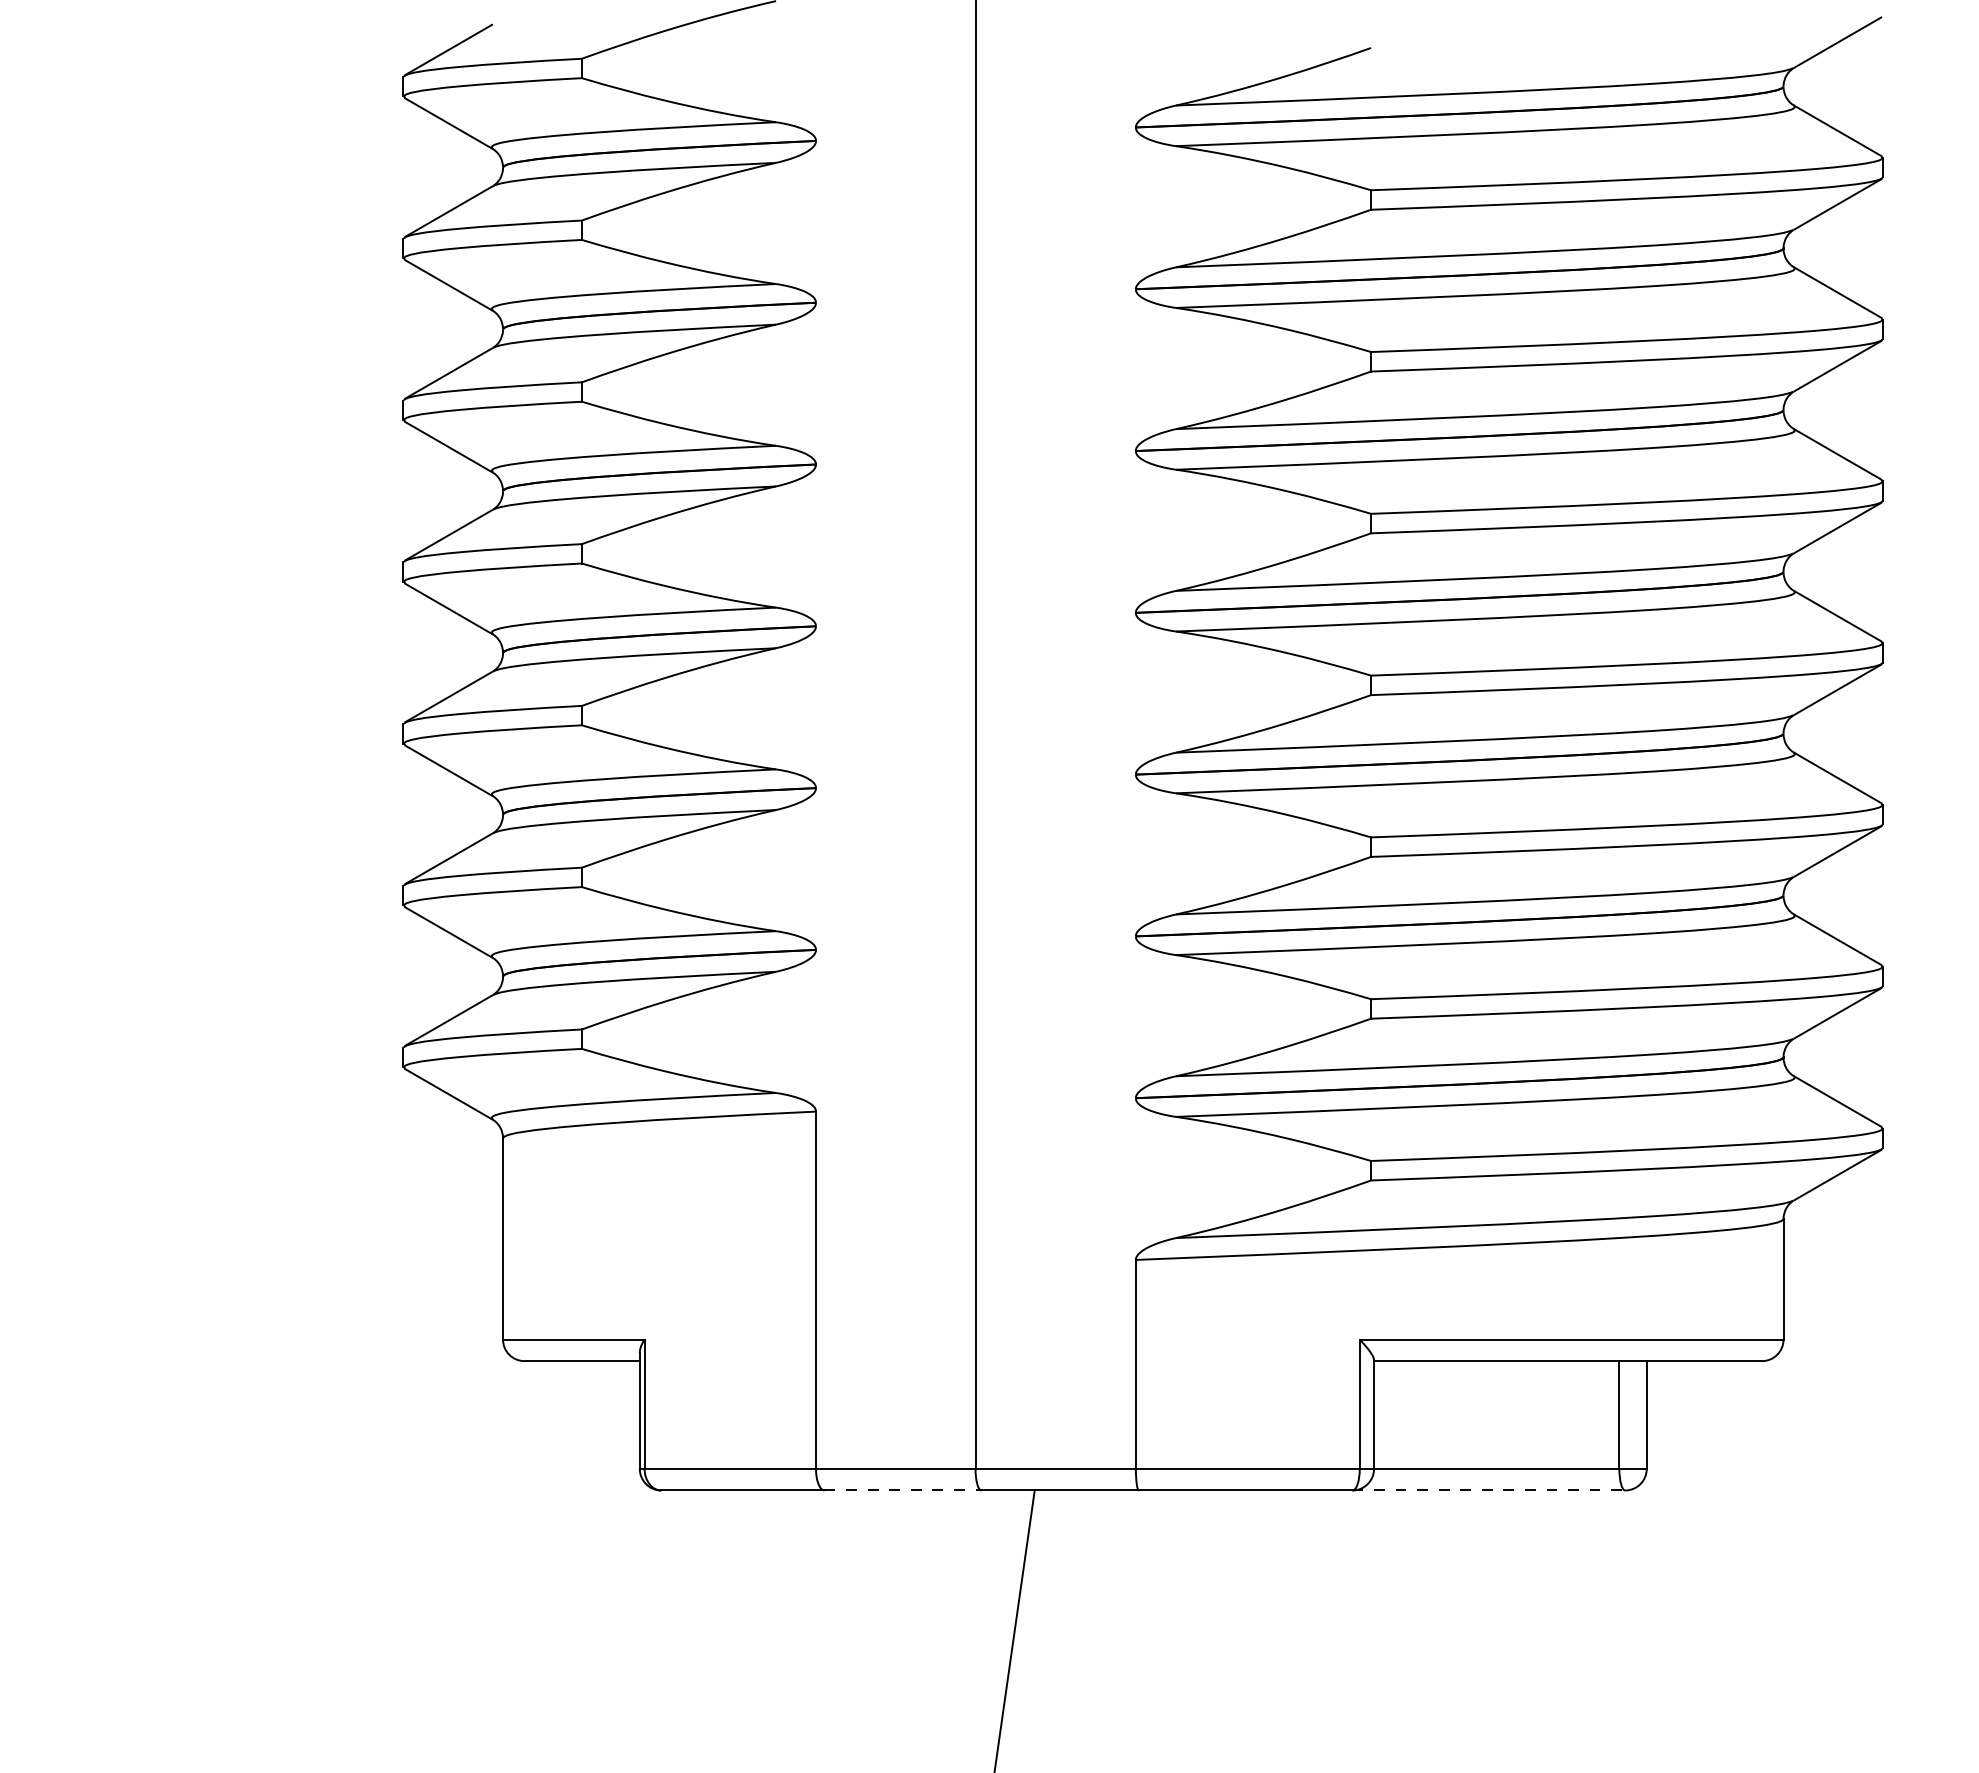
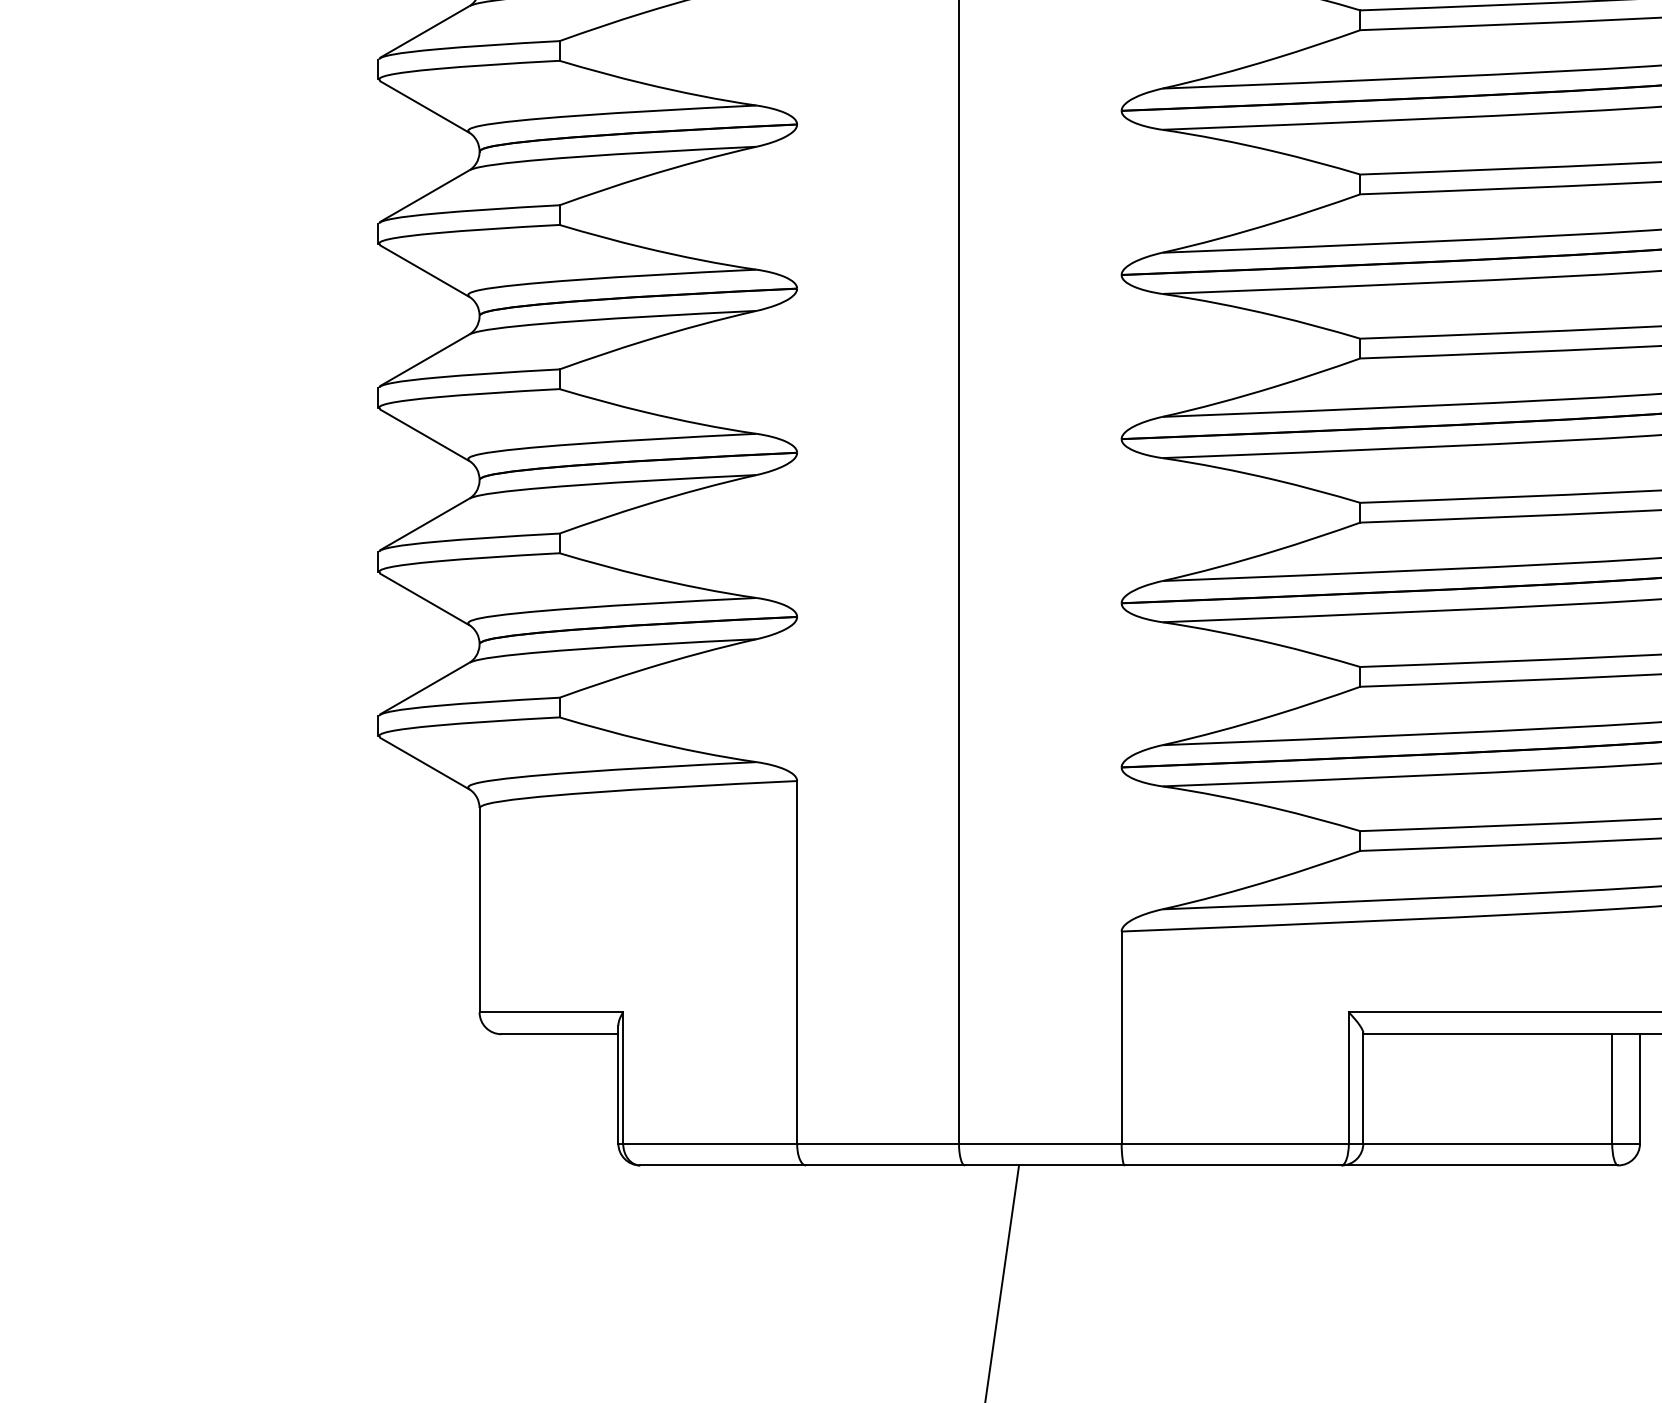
line: (903, 1490) -> (885, 1165), dashed -> solid
line: (1489, 1490) -> (1480, 1165), dashed -> solid

